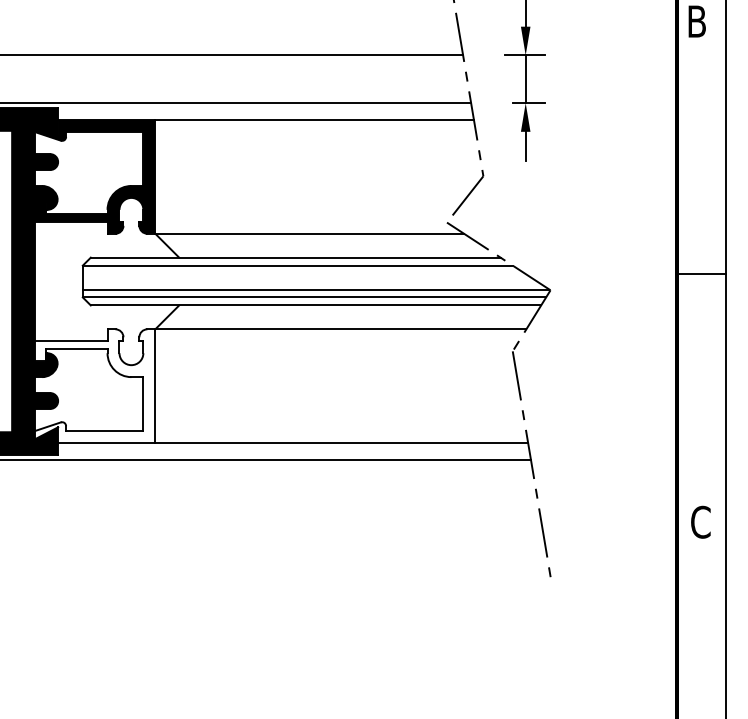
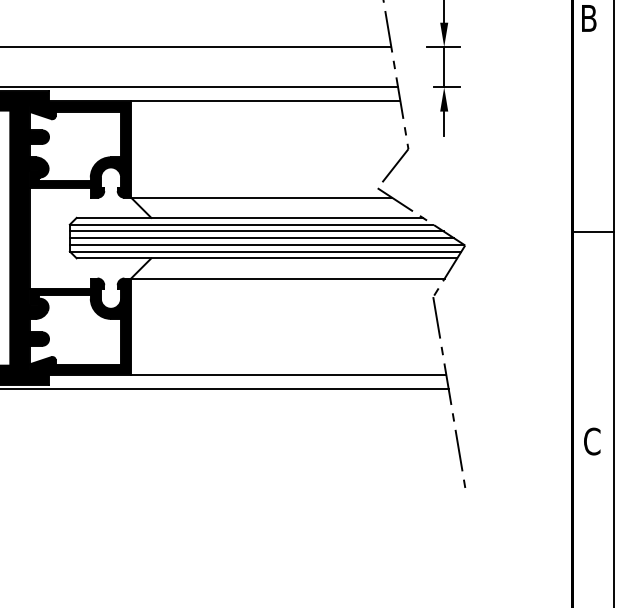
line: (303, 273) -> (256, 231), added
line: (309, 282) -> (261, 238), added
fill: (95, 386) -> (80, 326), added

